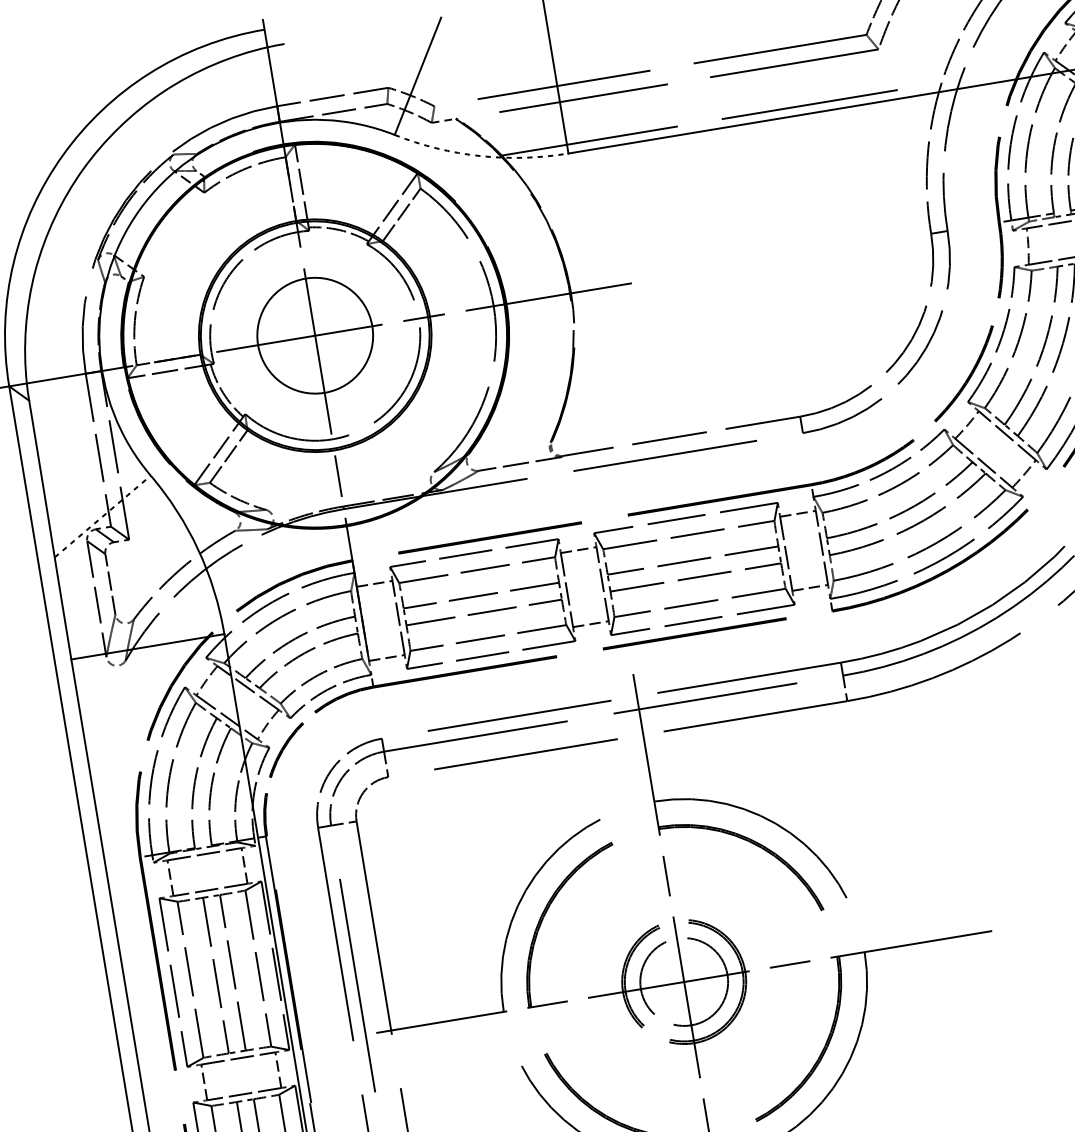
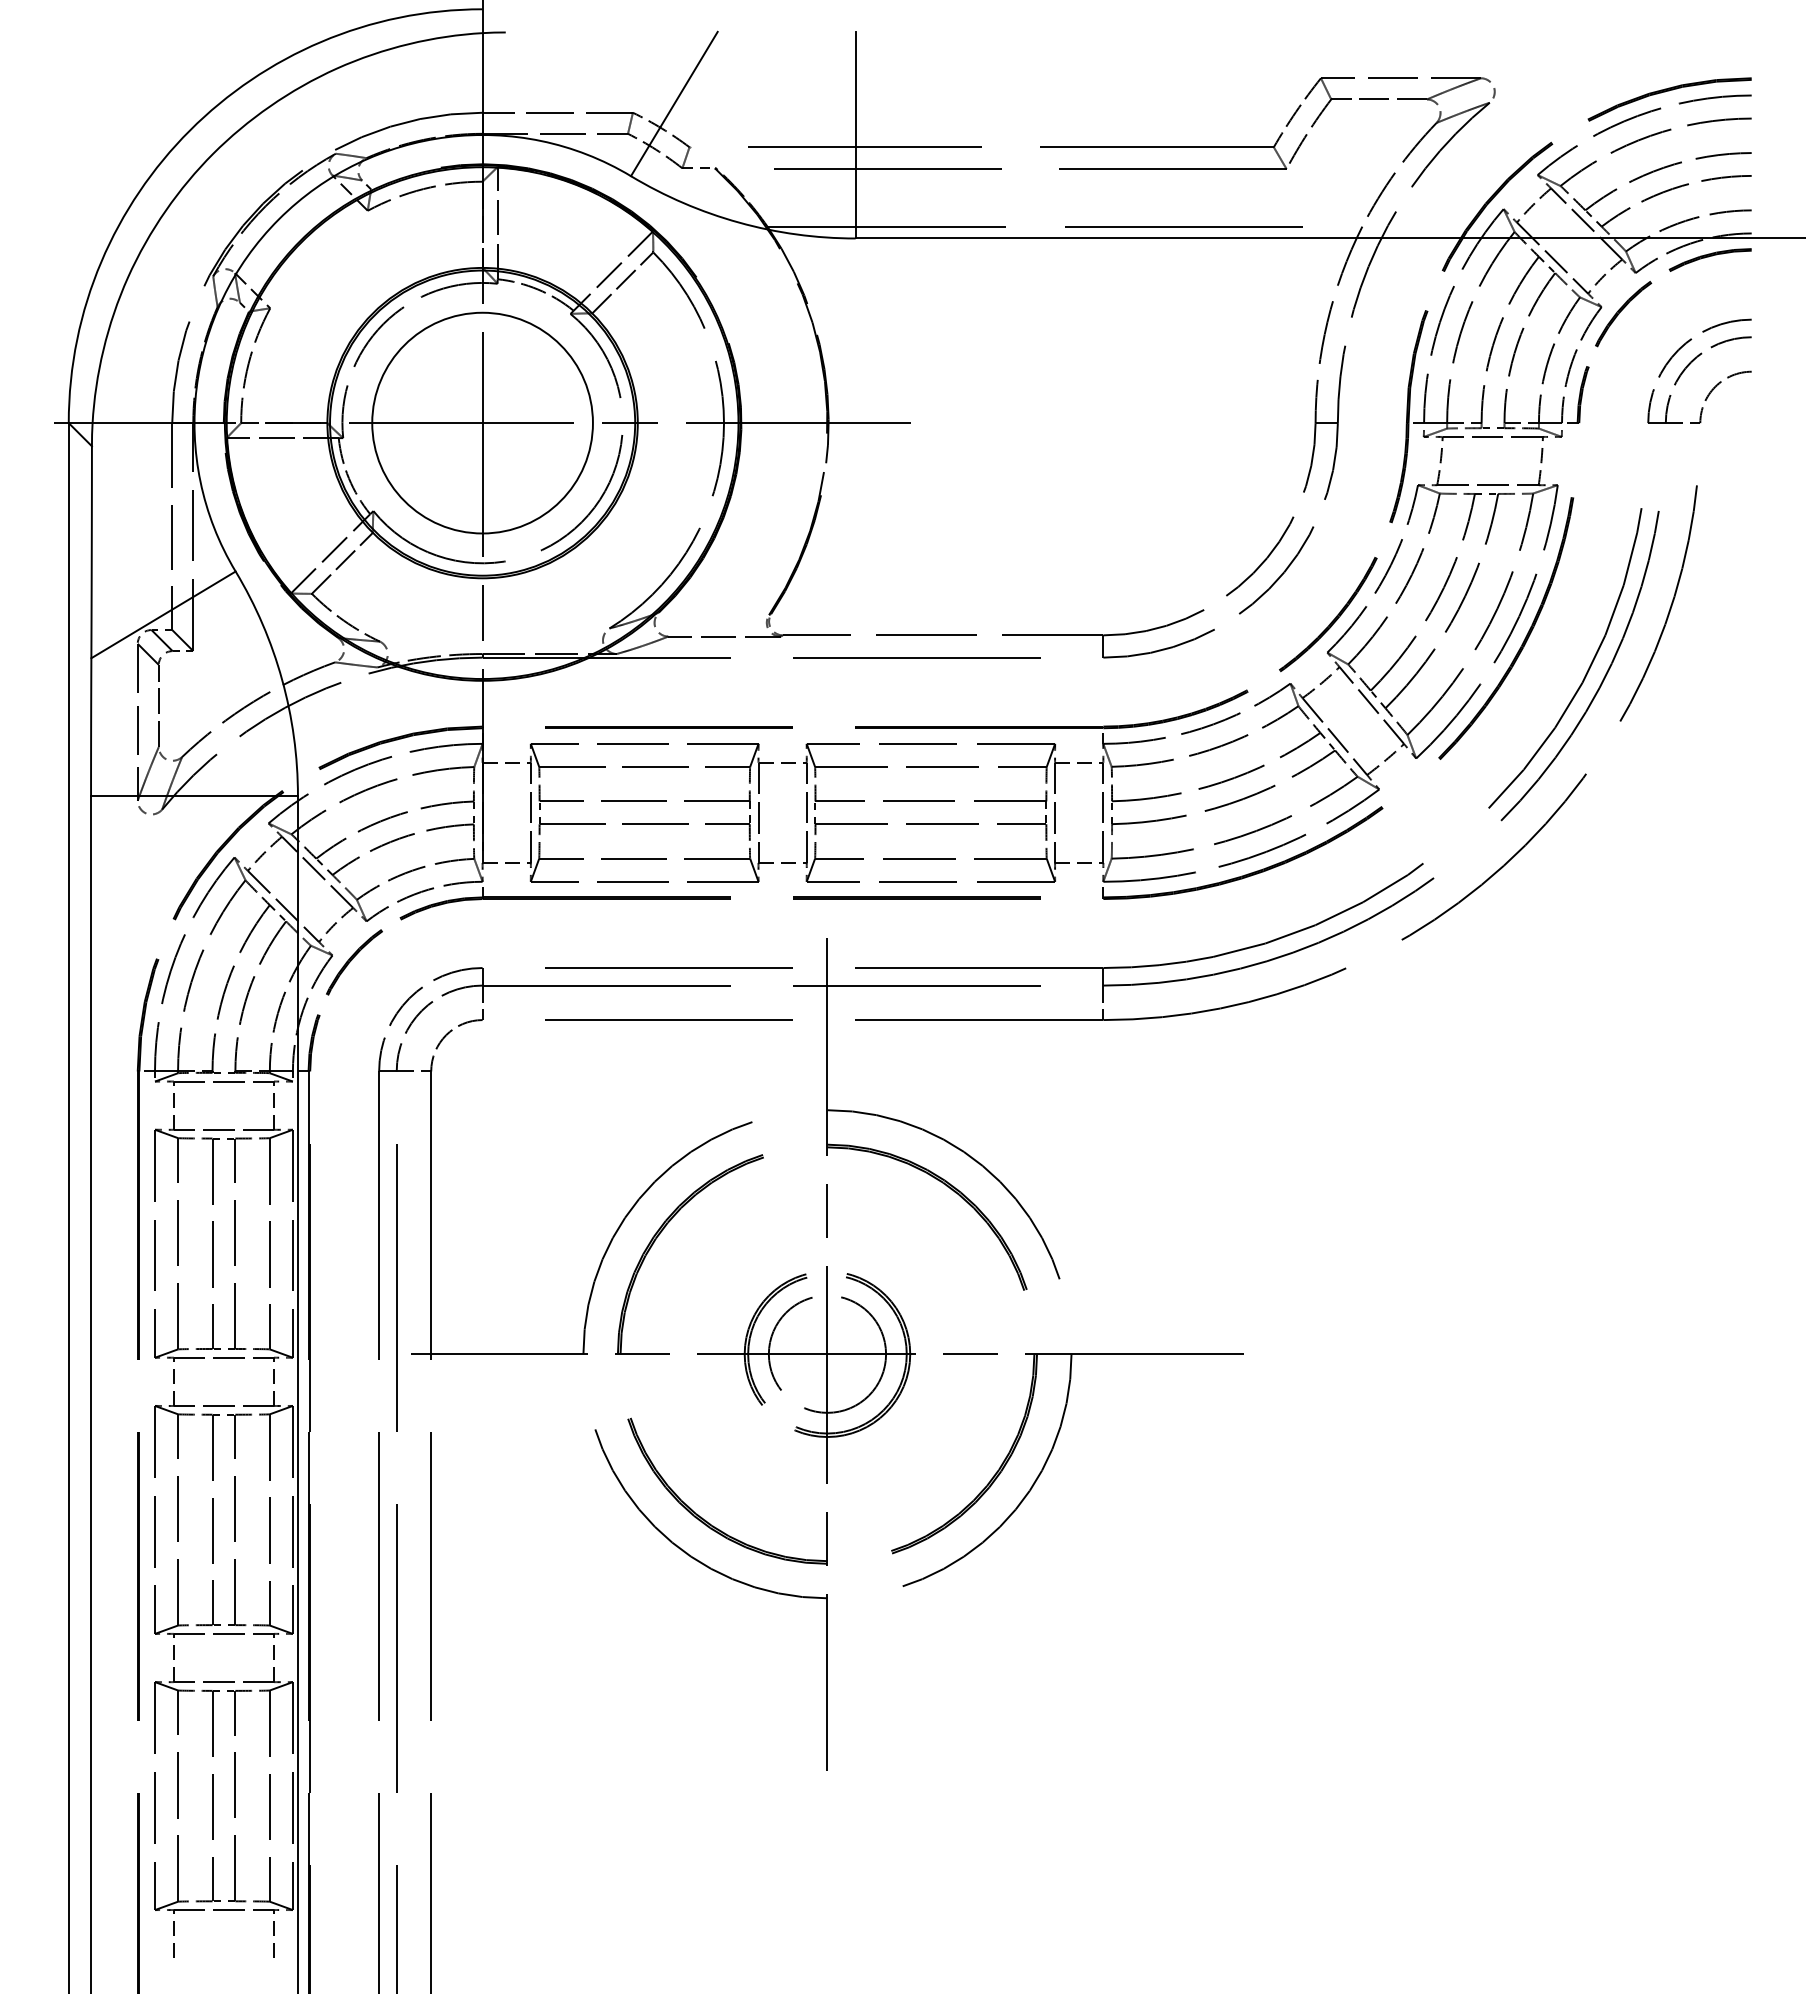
arc: (480, 155) -> (739, 222), dashed -> solid
circle: (315, 335) -> (482, 422), size x1.43
line: (102, 516) -> (163, 614), dashed -> solid

